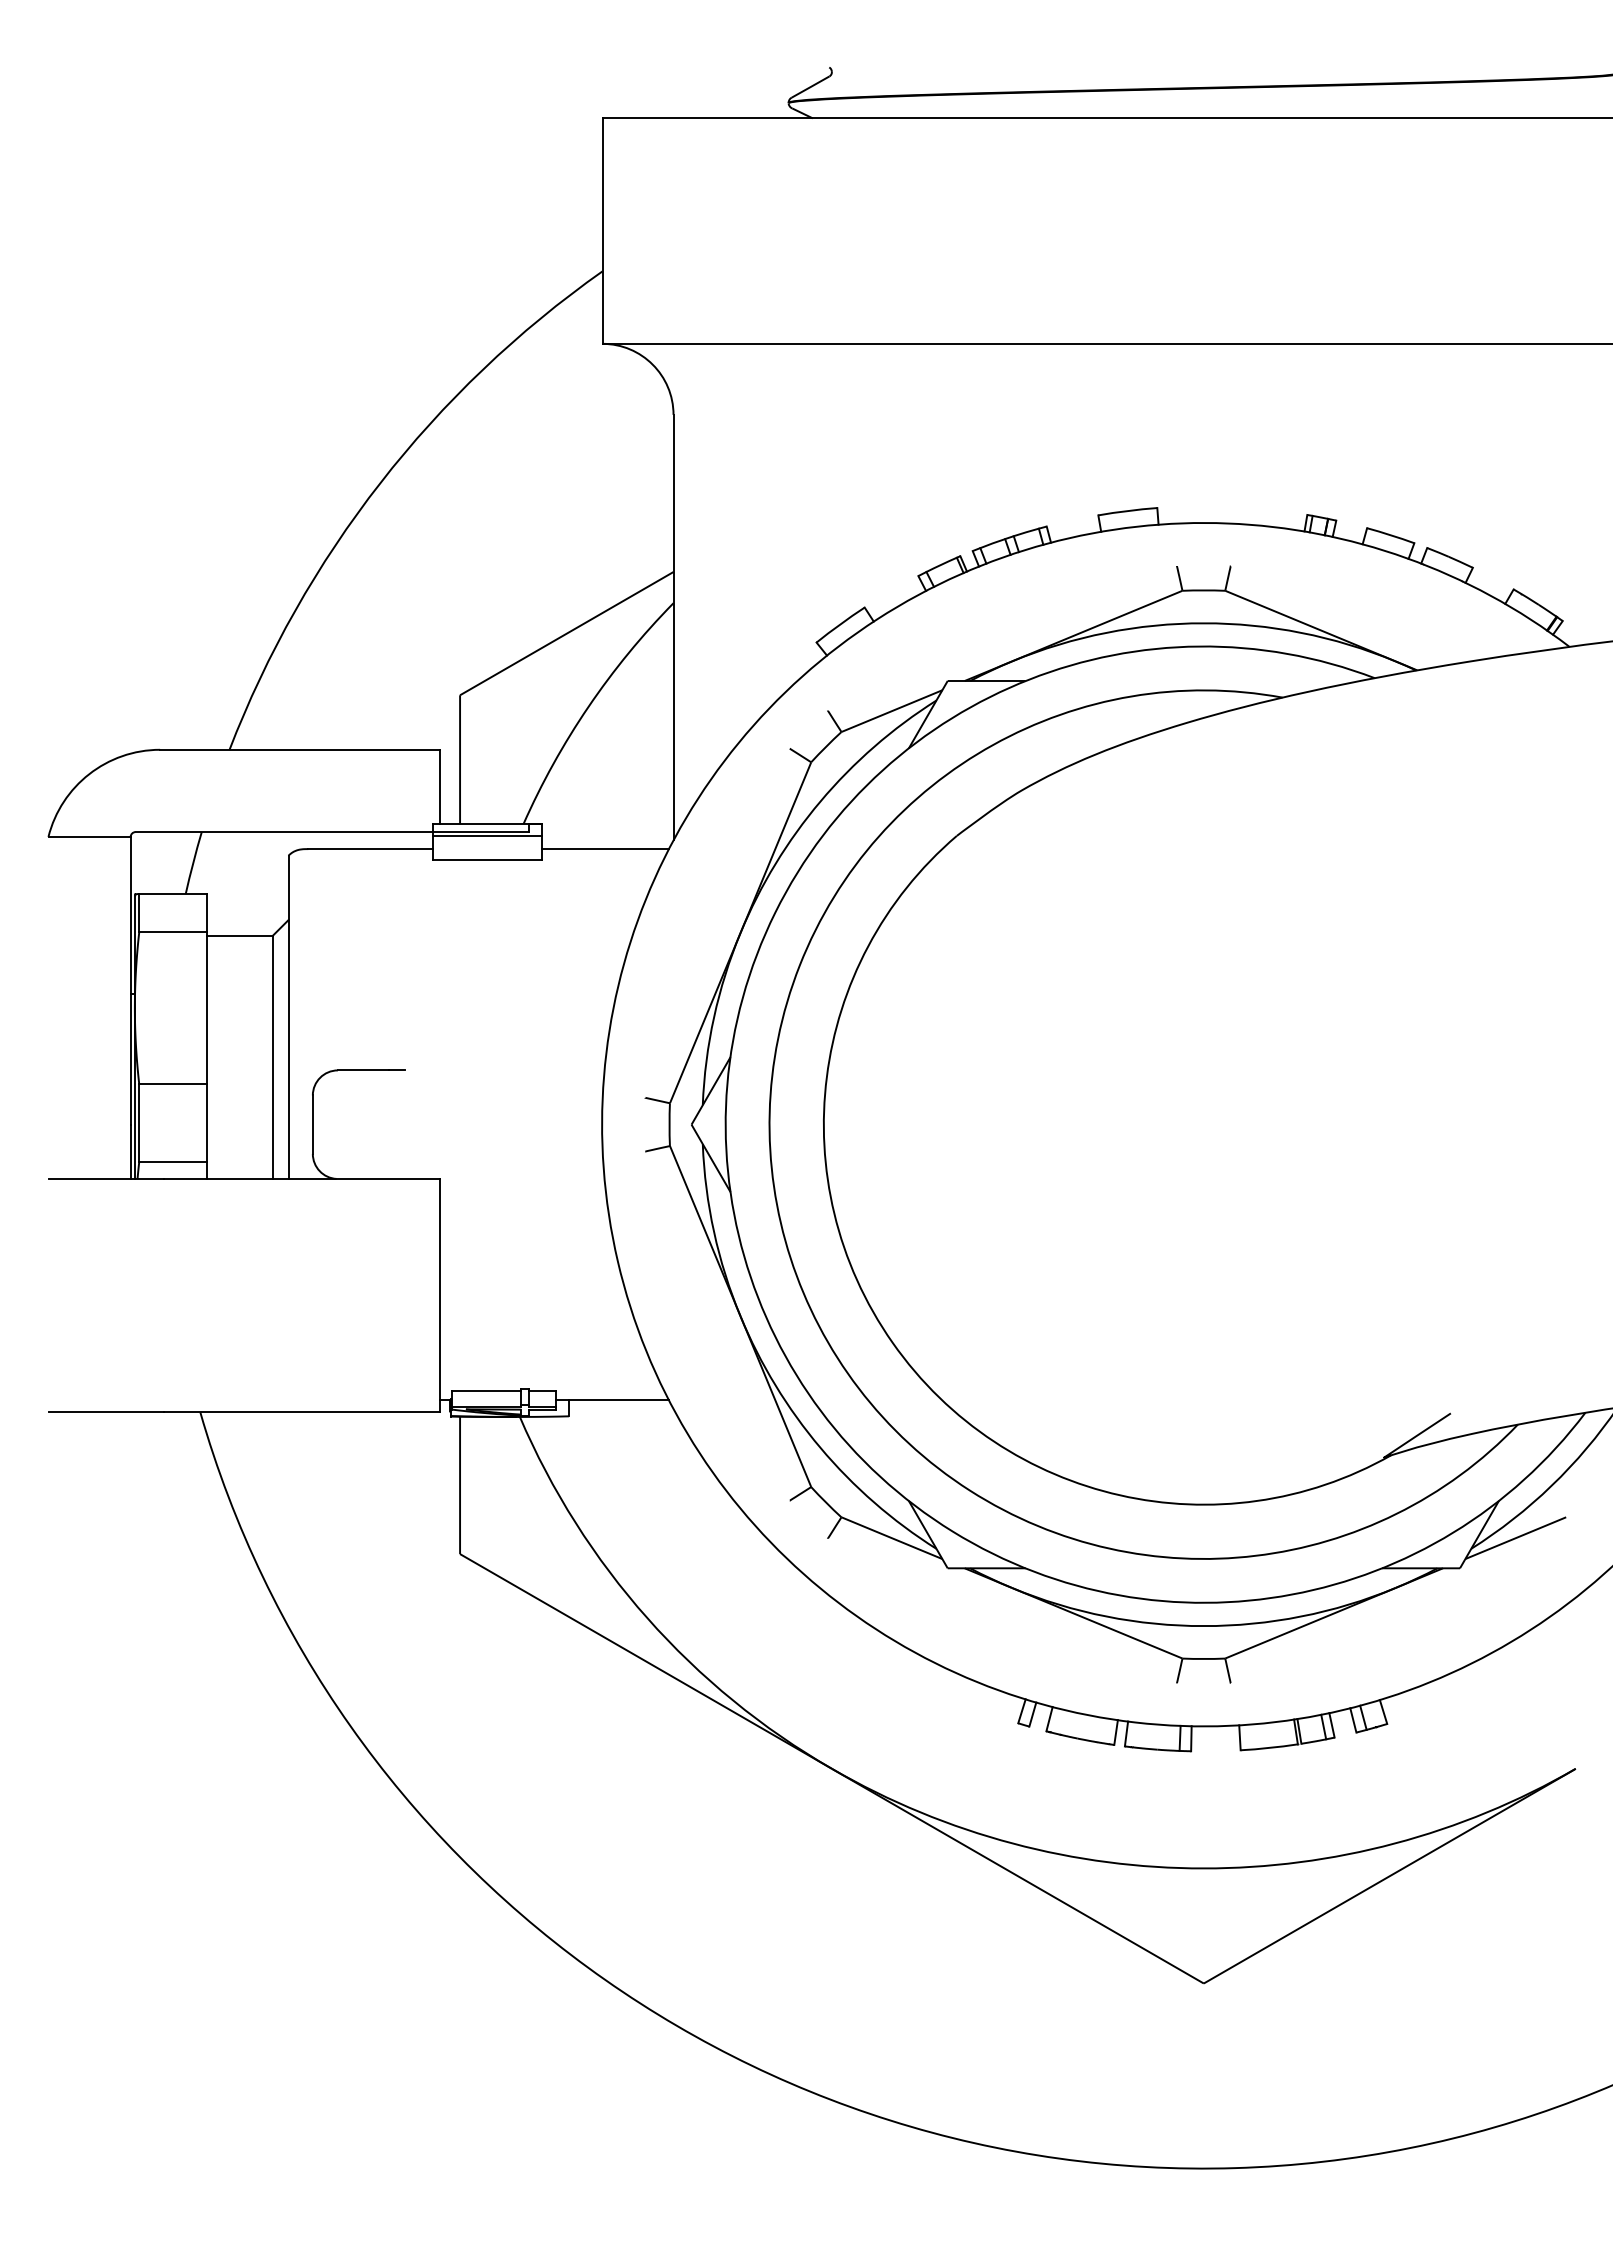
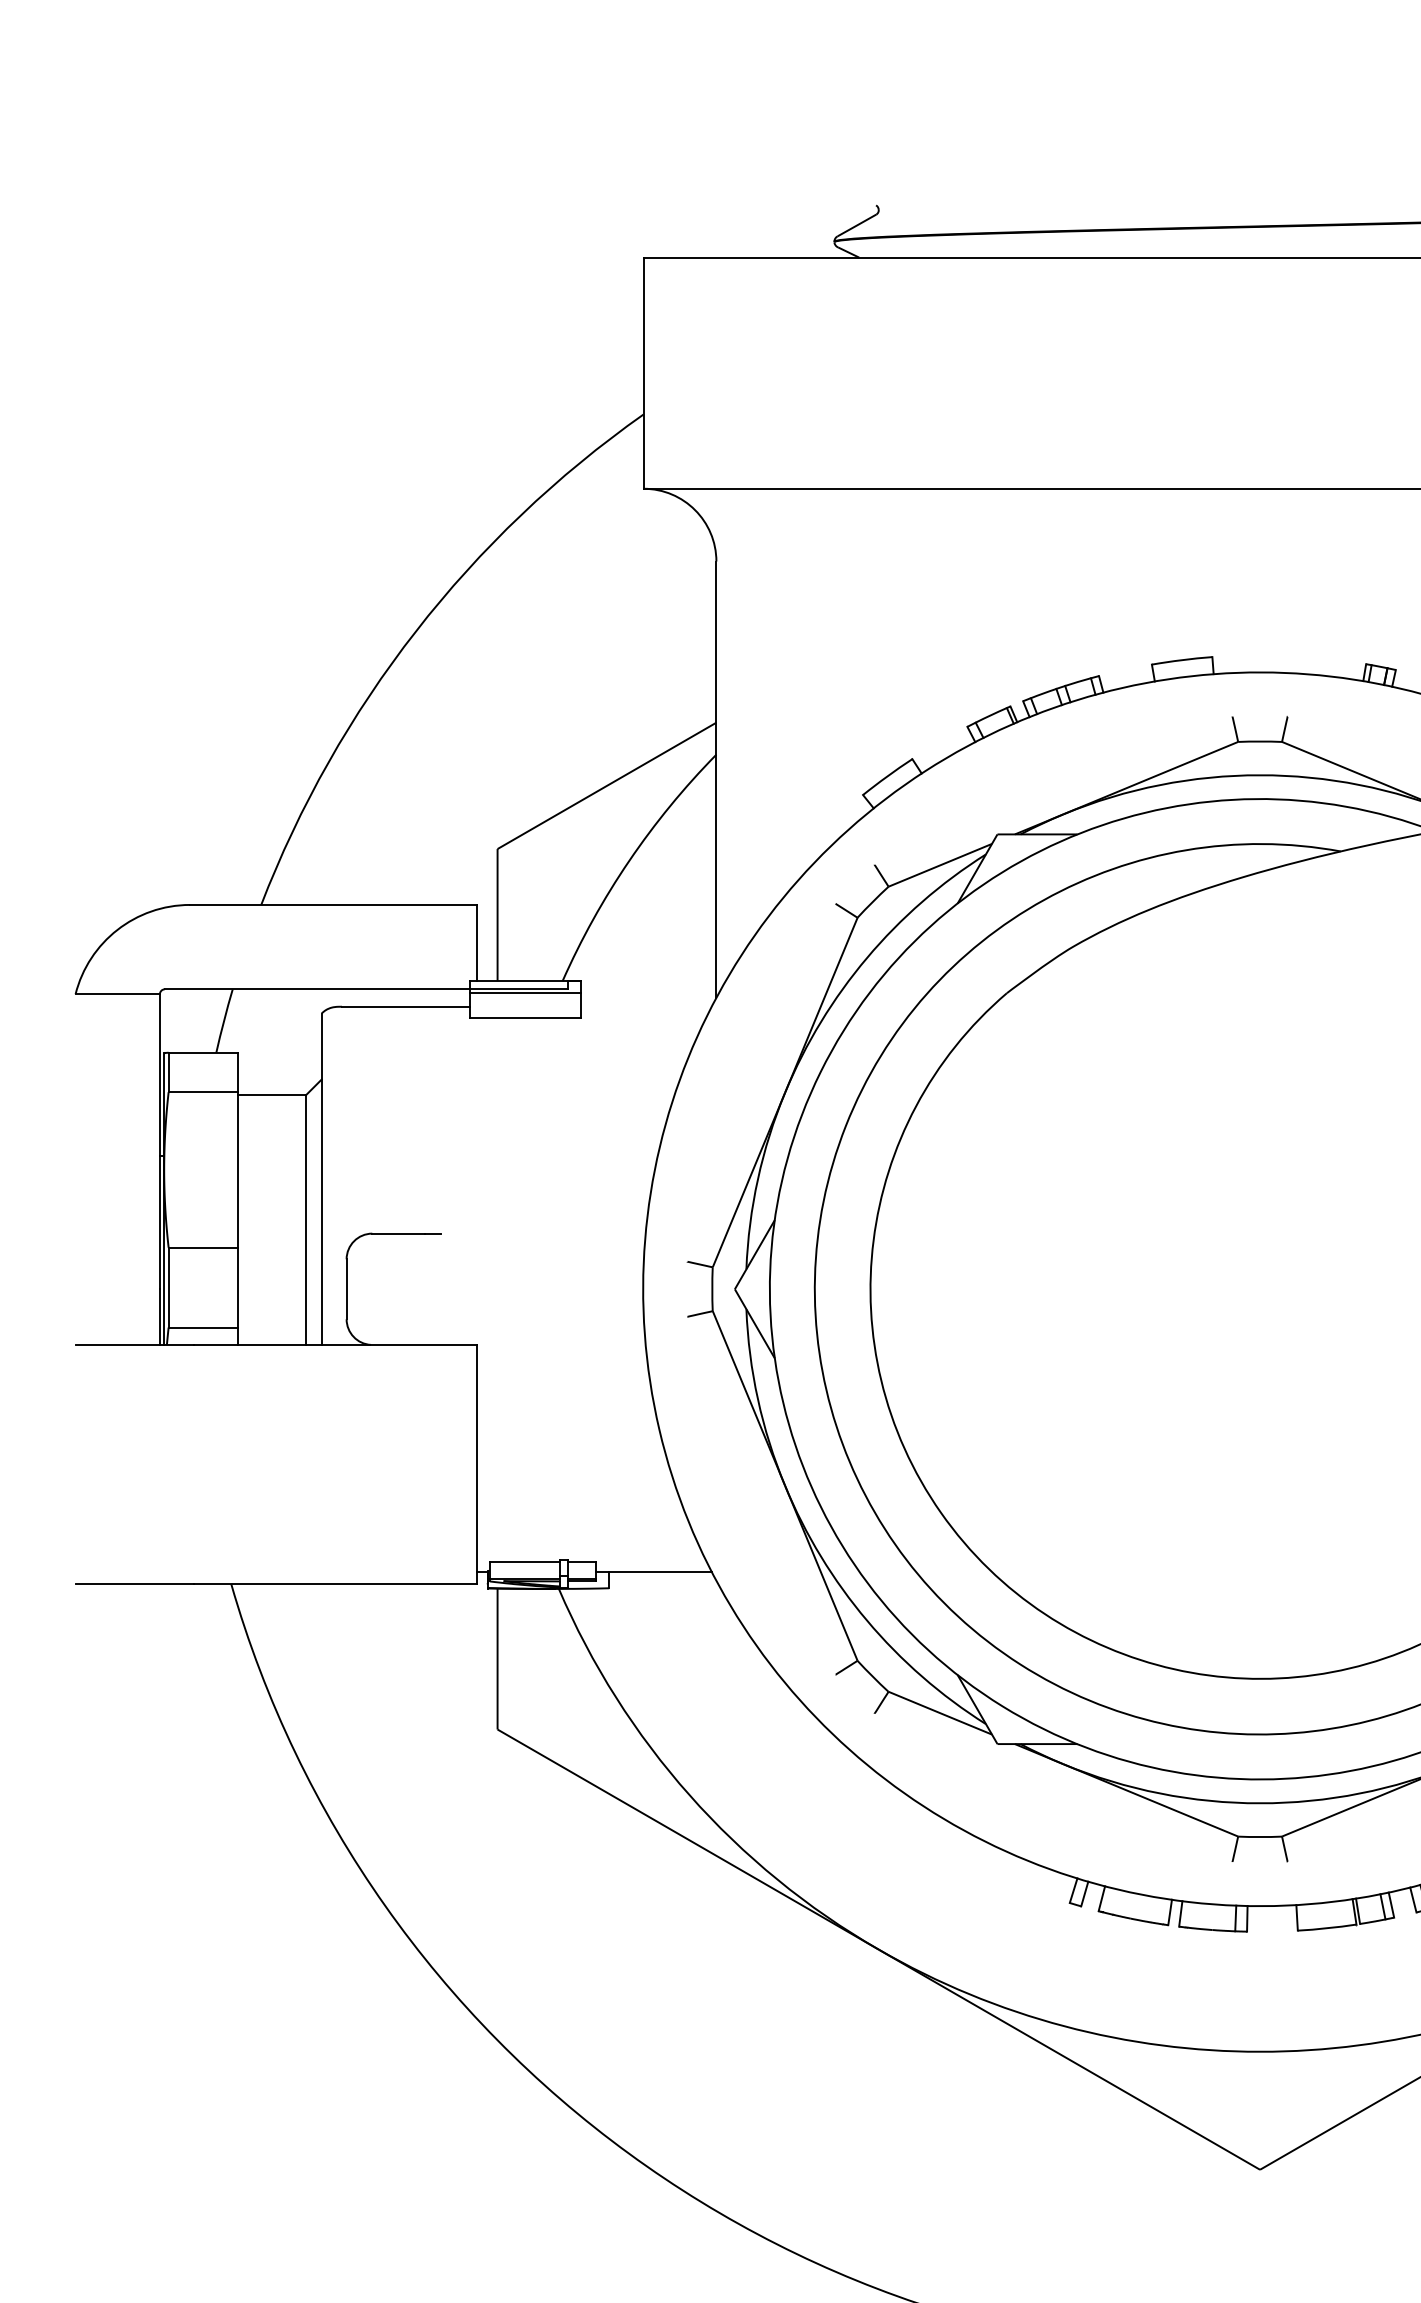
line: (605, 849) -> (646, 1007), removed

